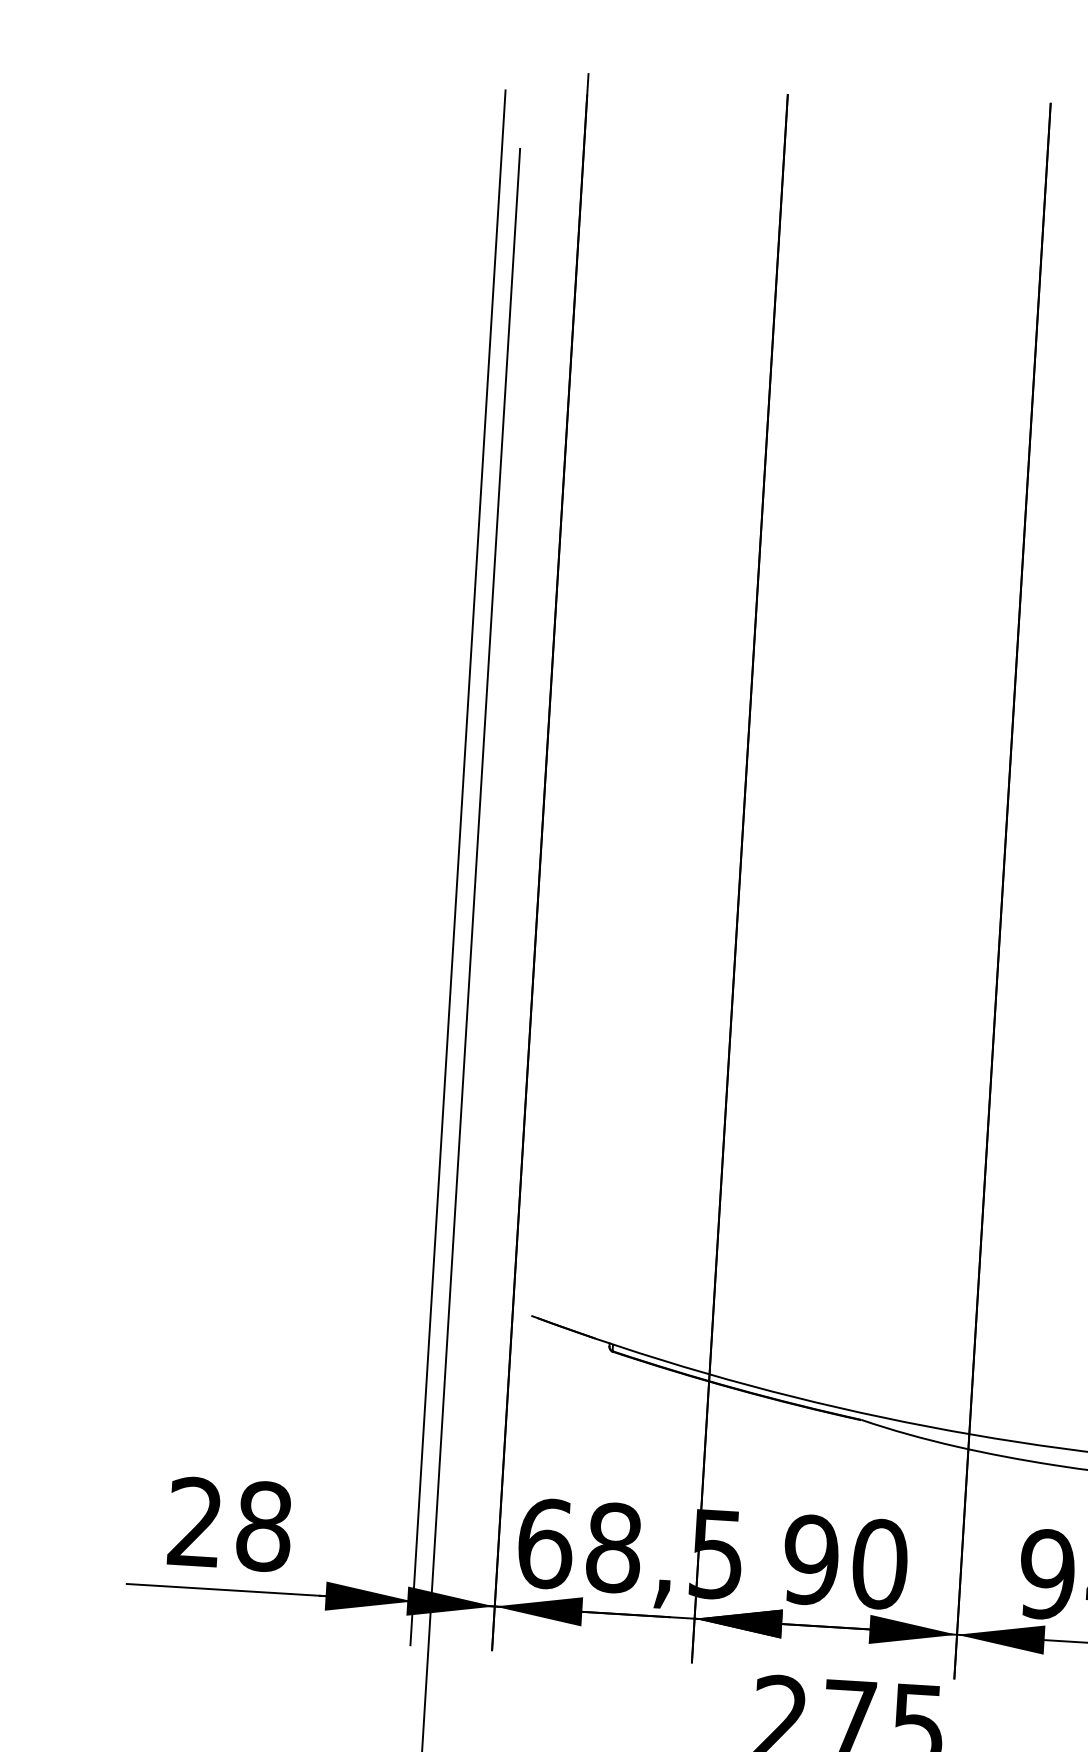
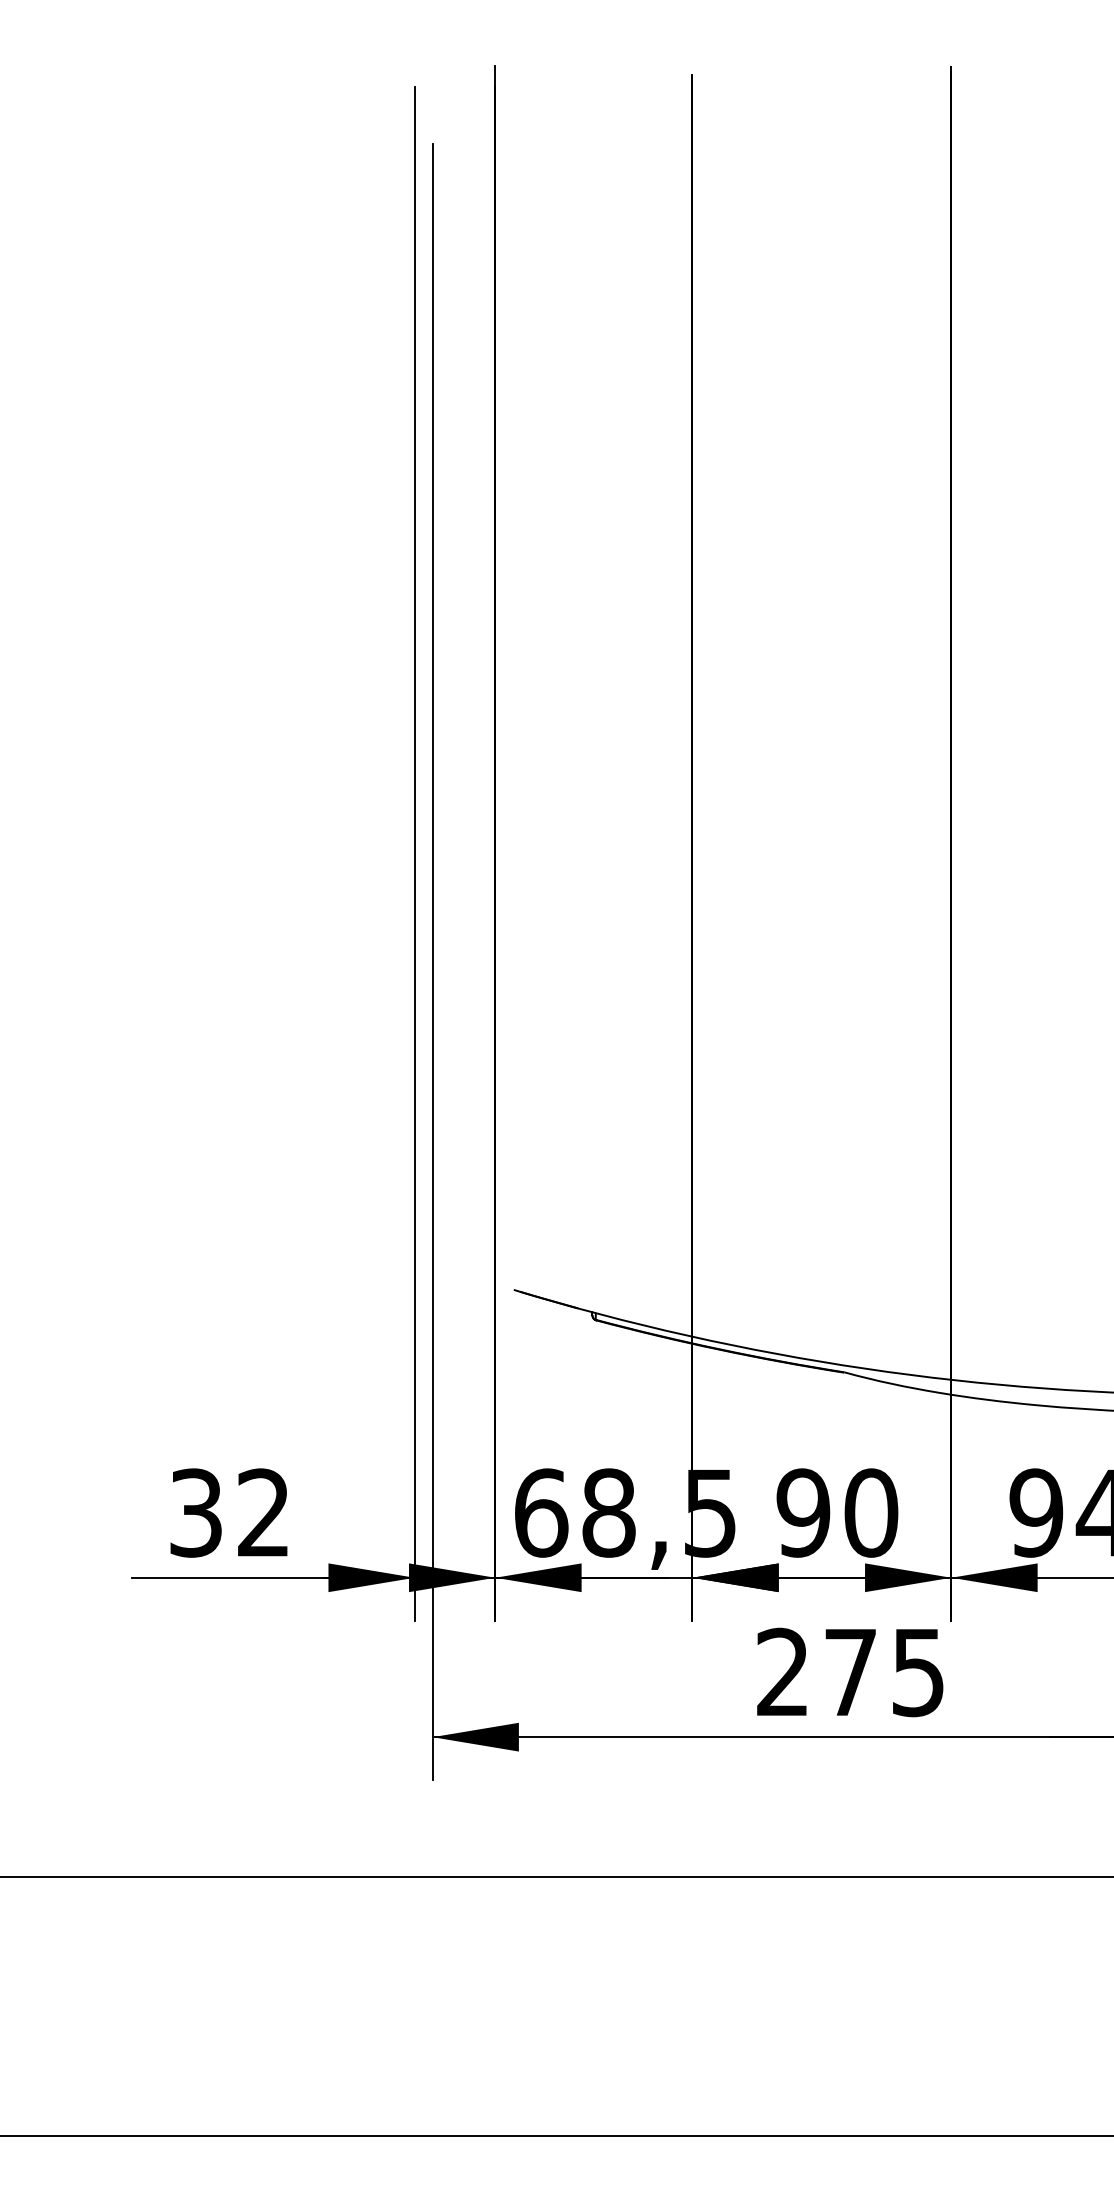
text: (230, 1523) -> (230, 1512), 28 -> 32

